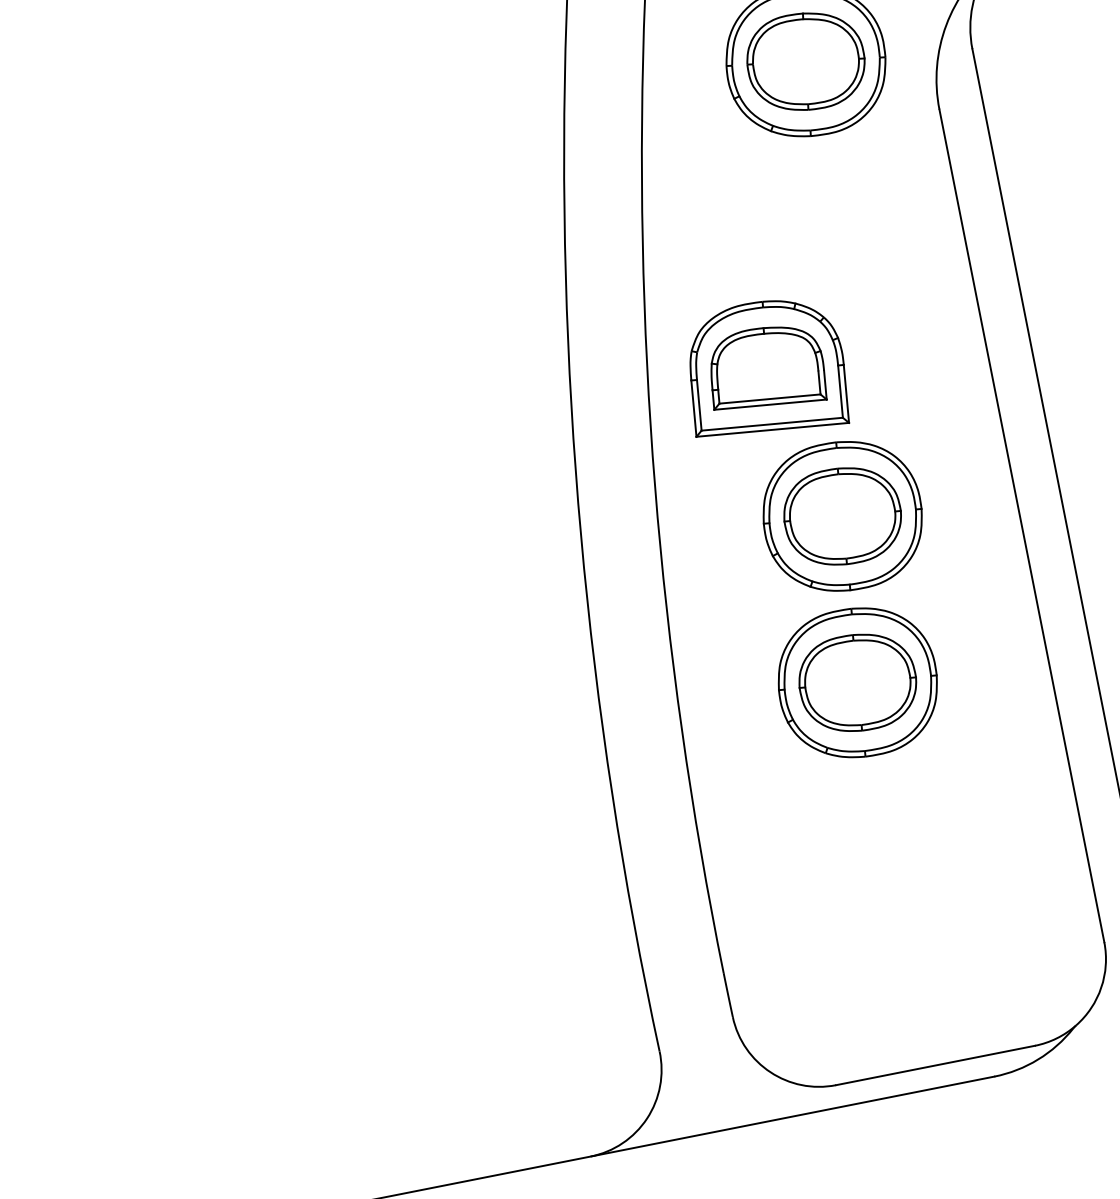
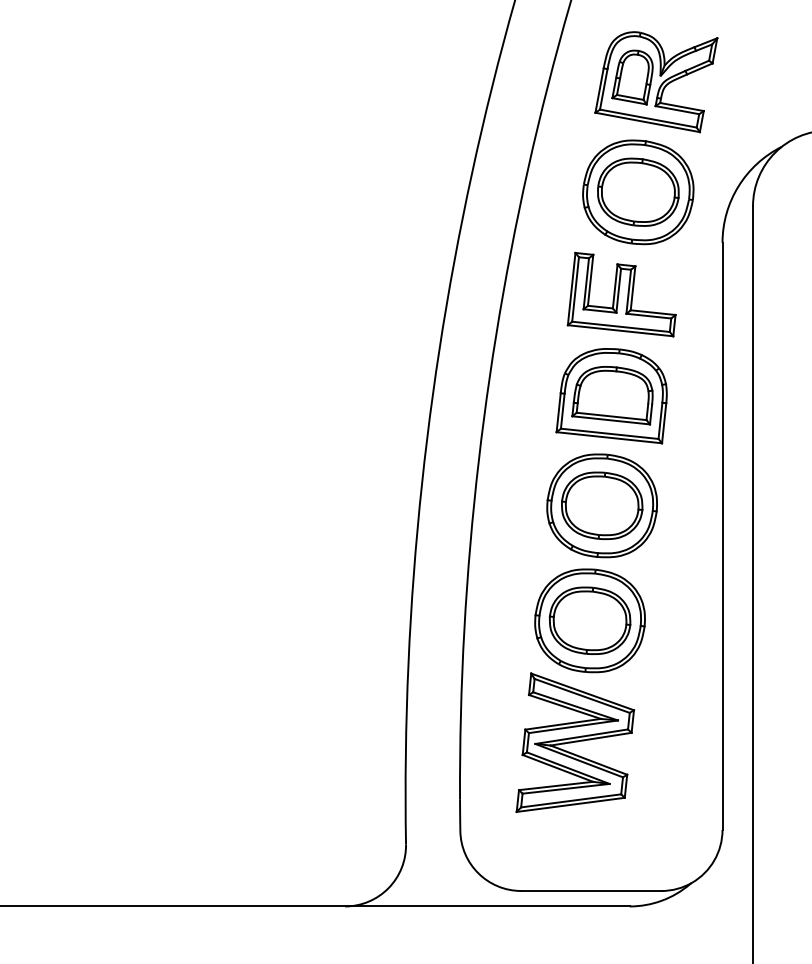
part: (810, 211) -> (621, 294), added
part: (764, 370) -> (611, 396), moved
part: (871, 859) -> (575, 742), added

